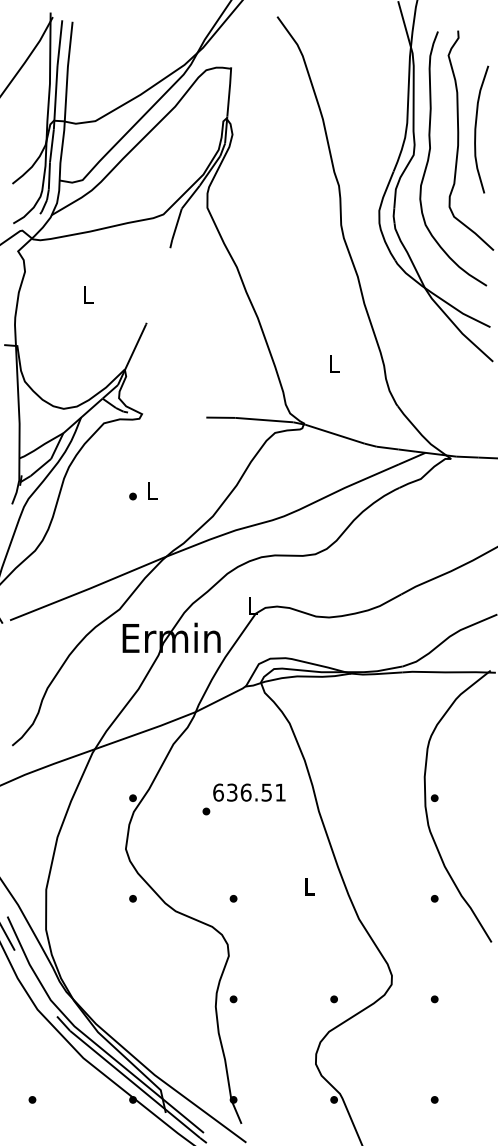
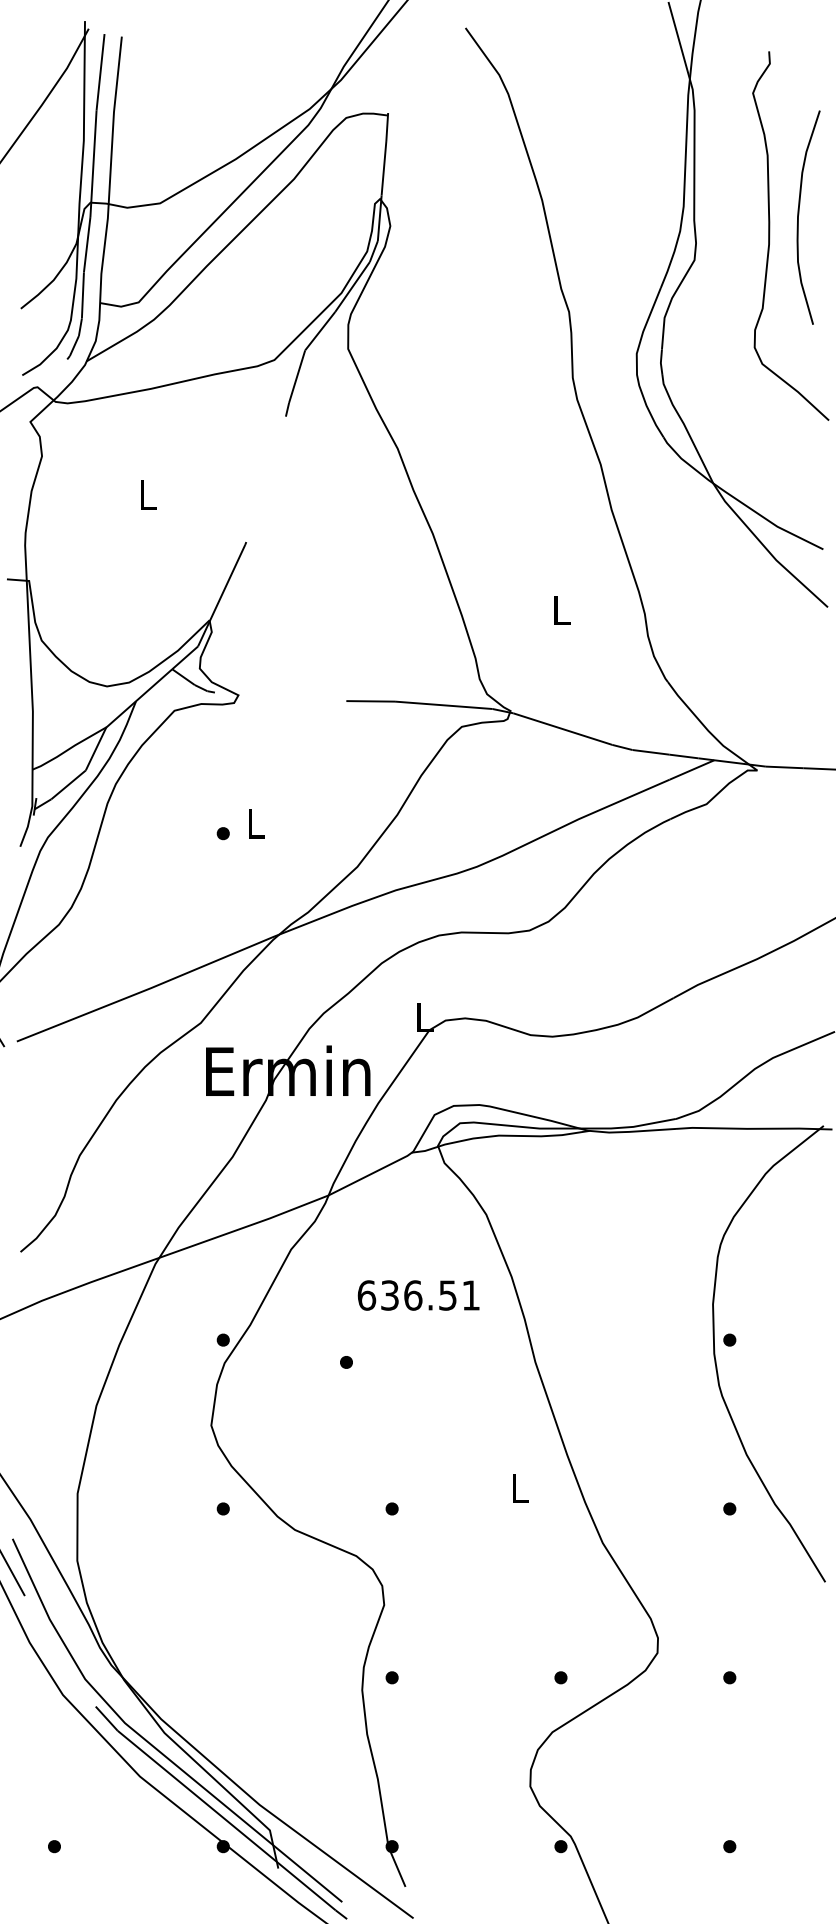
curve: (430, 153) -> (722, 257), removed
text: (249, 792) -> (418, 1295), moved

